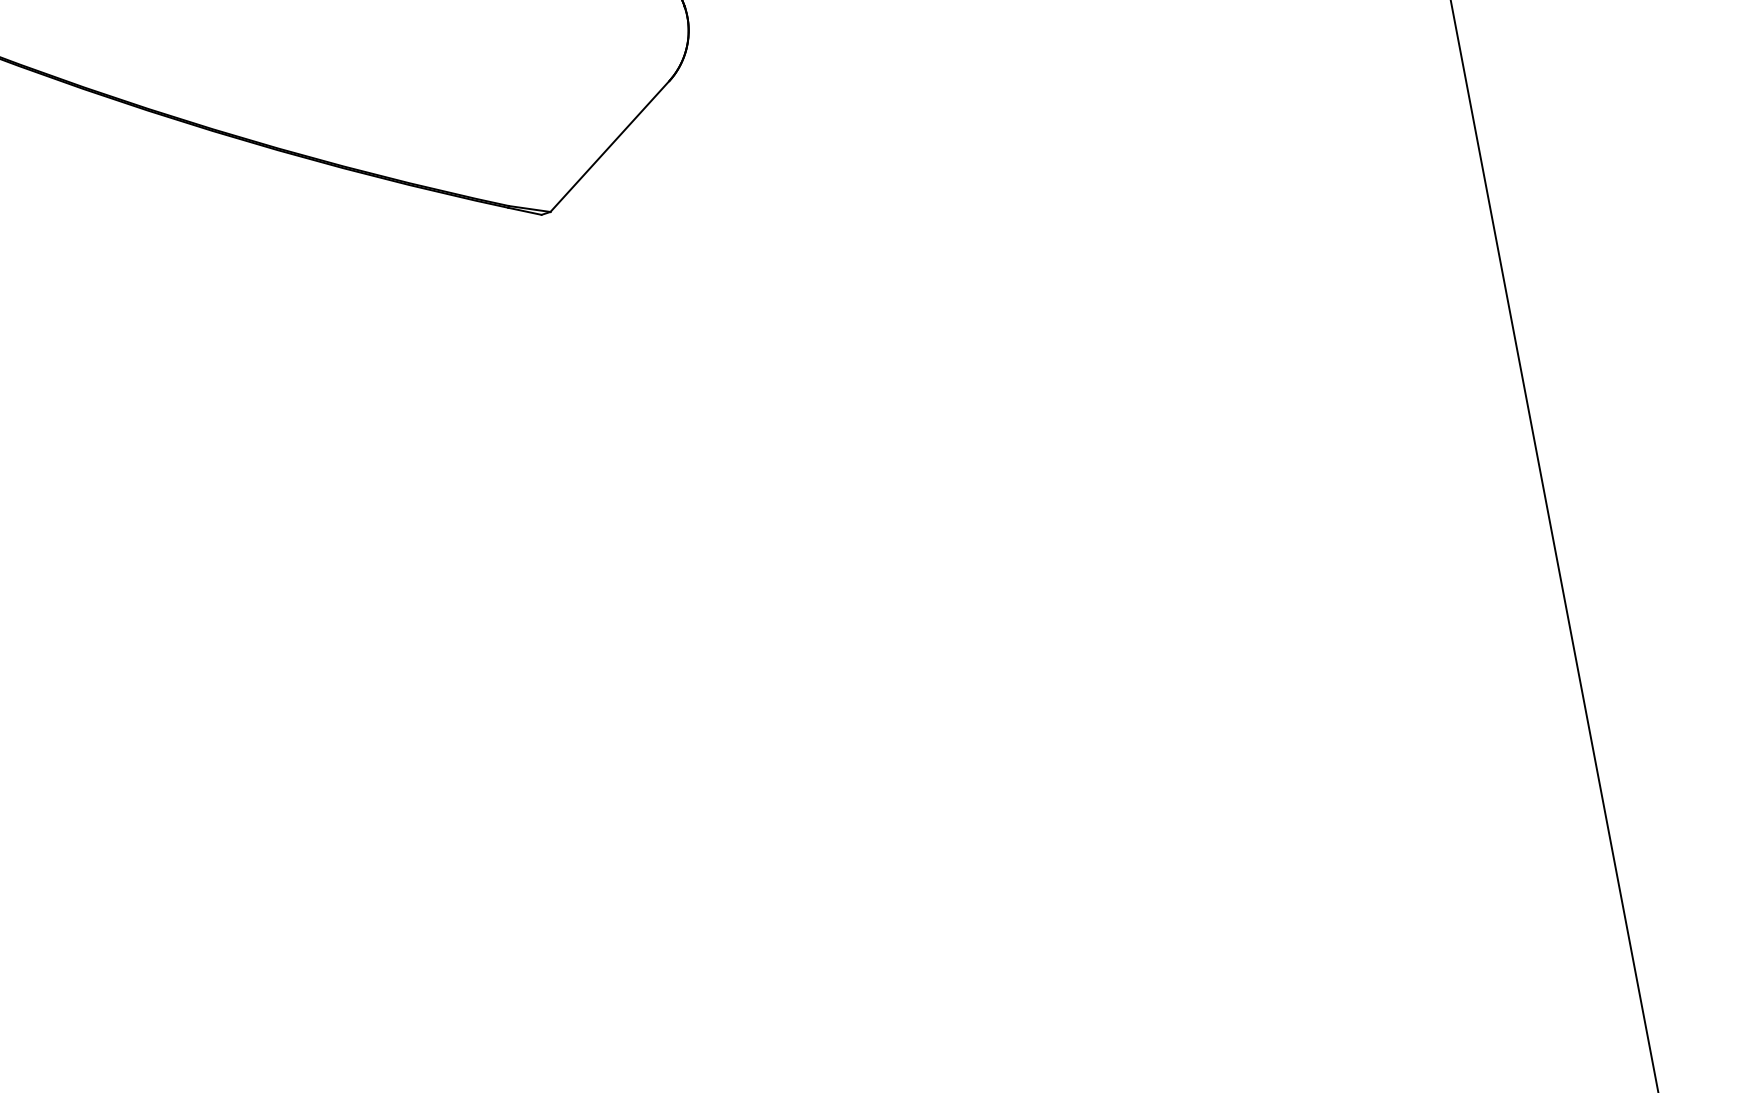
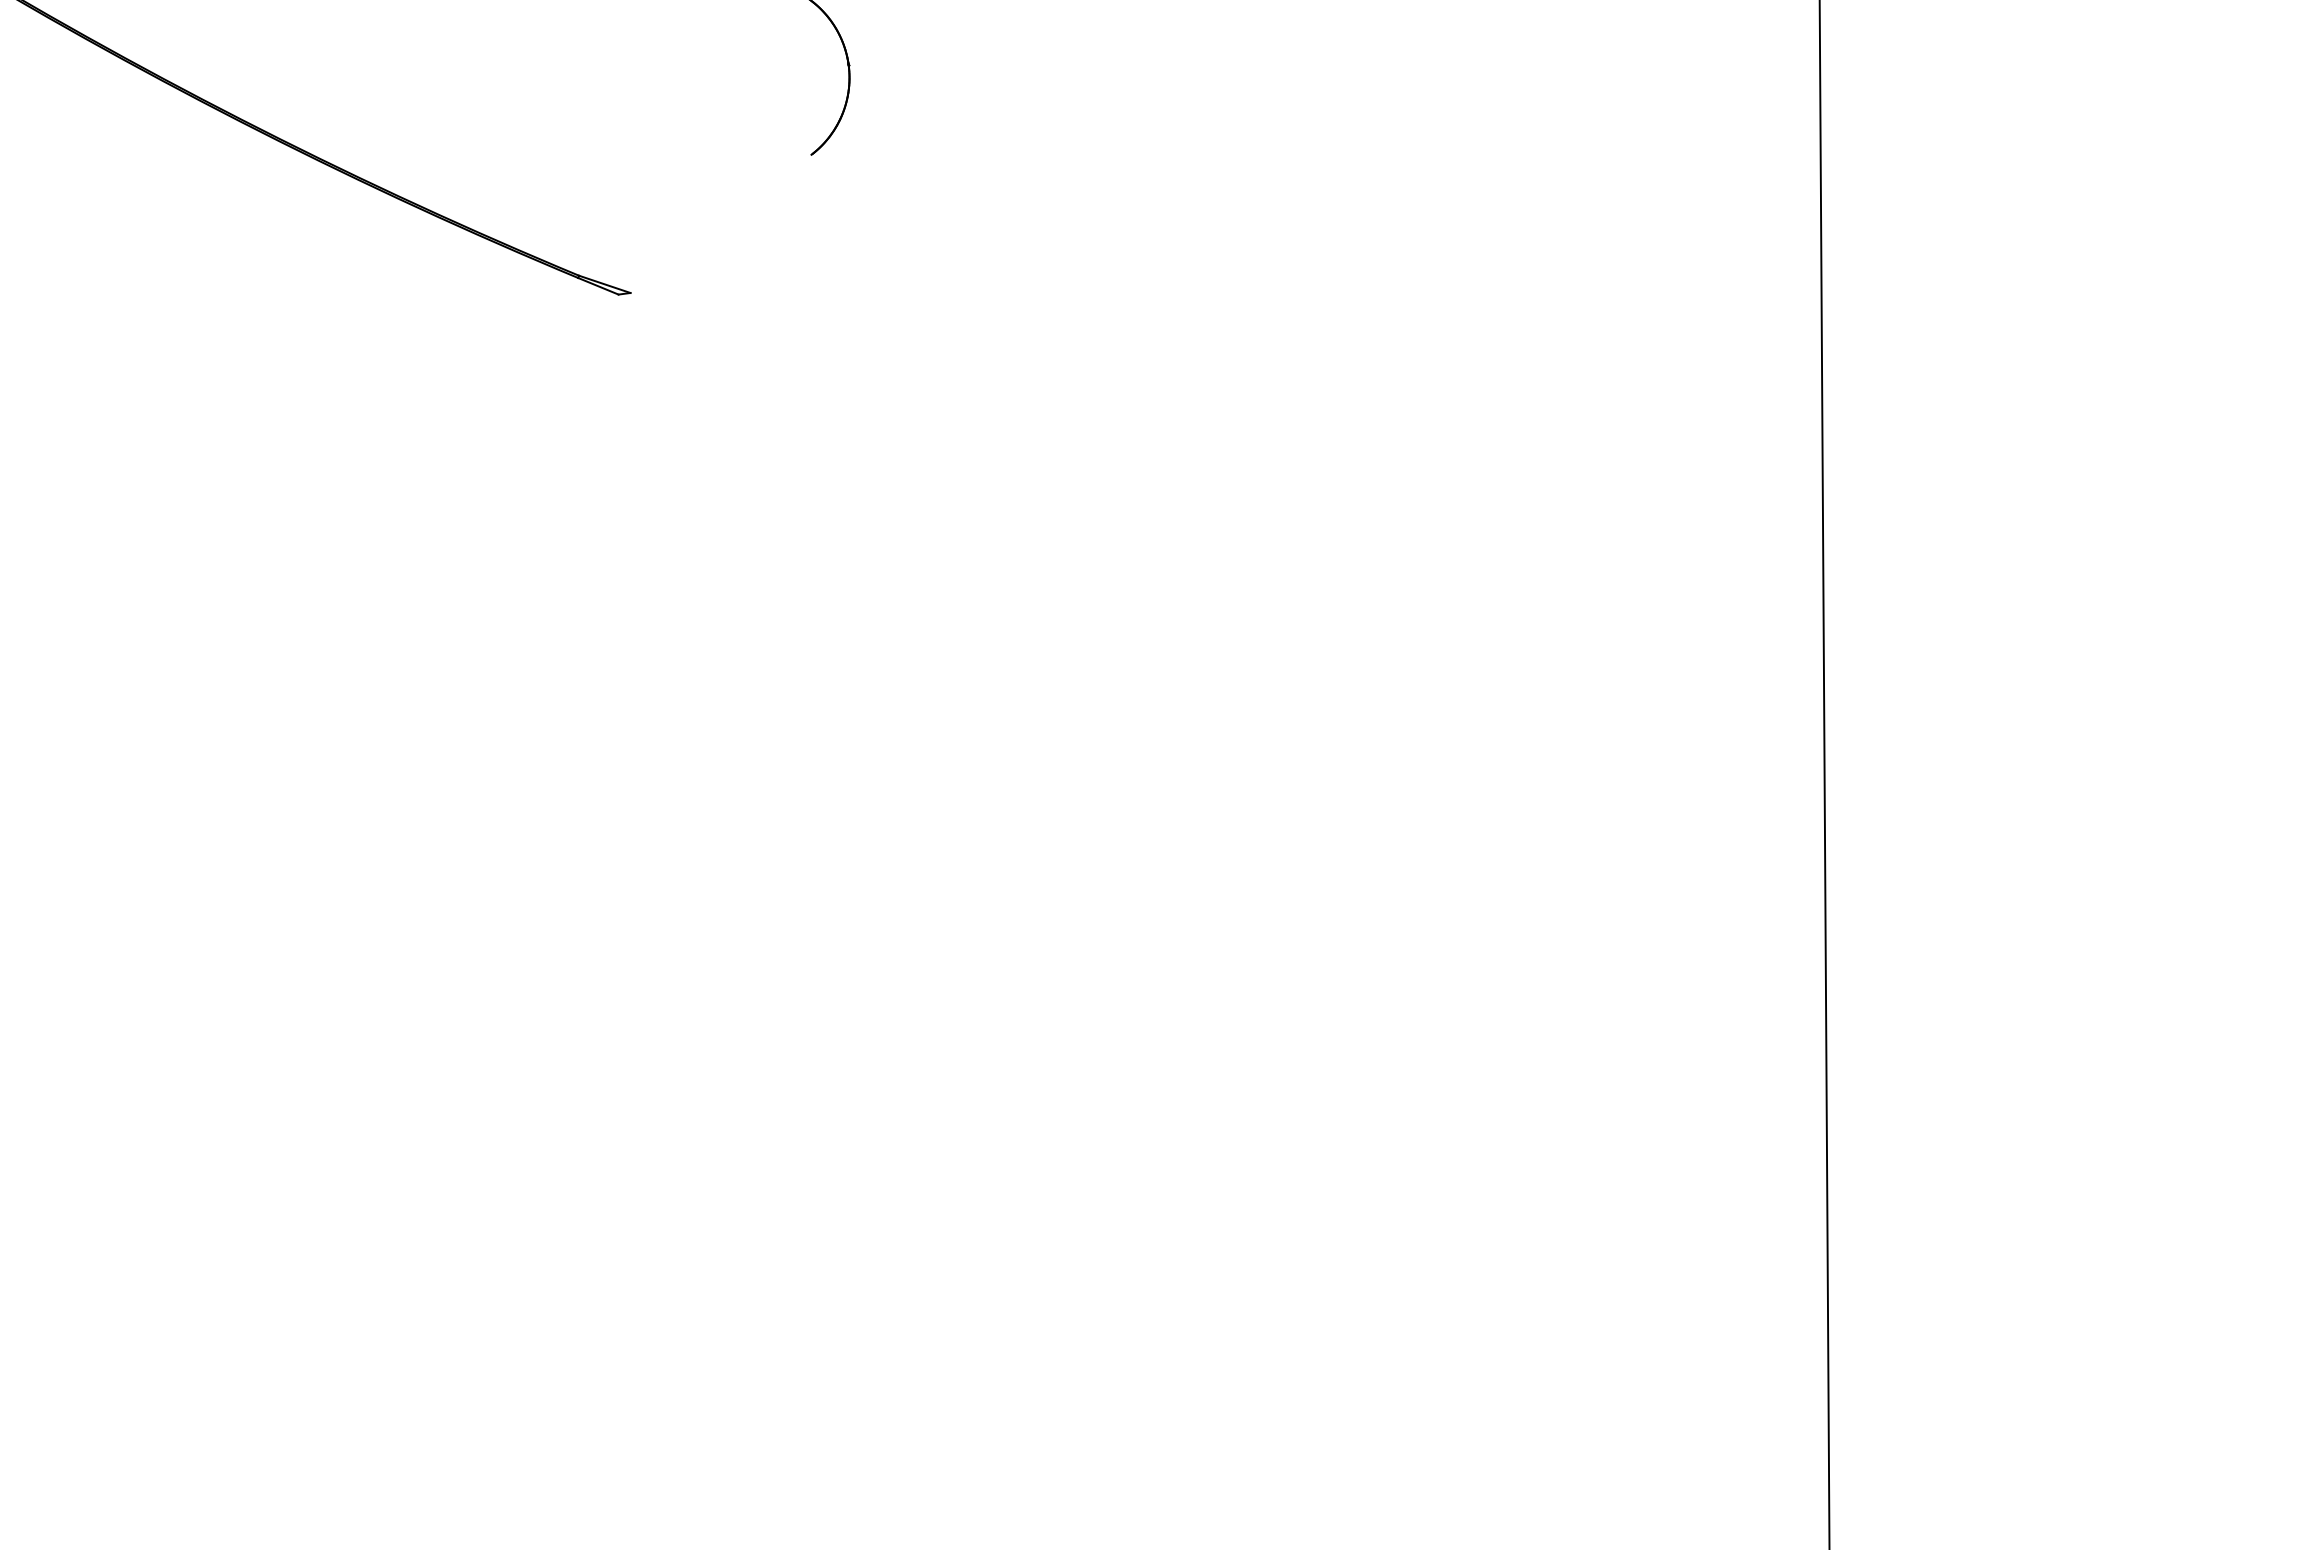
line: (609, 146) -> (720, 223), removed

